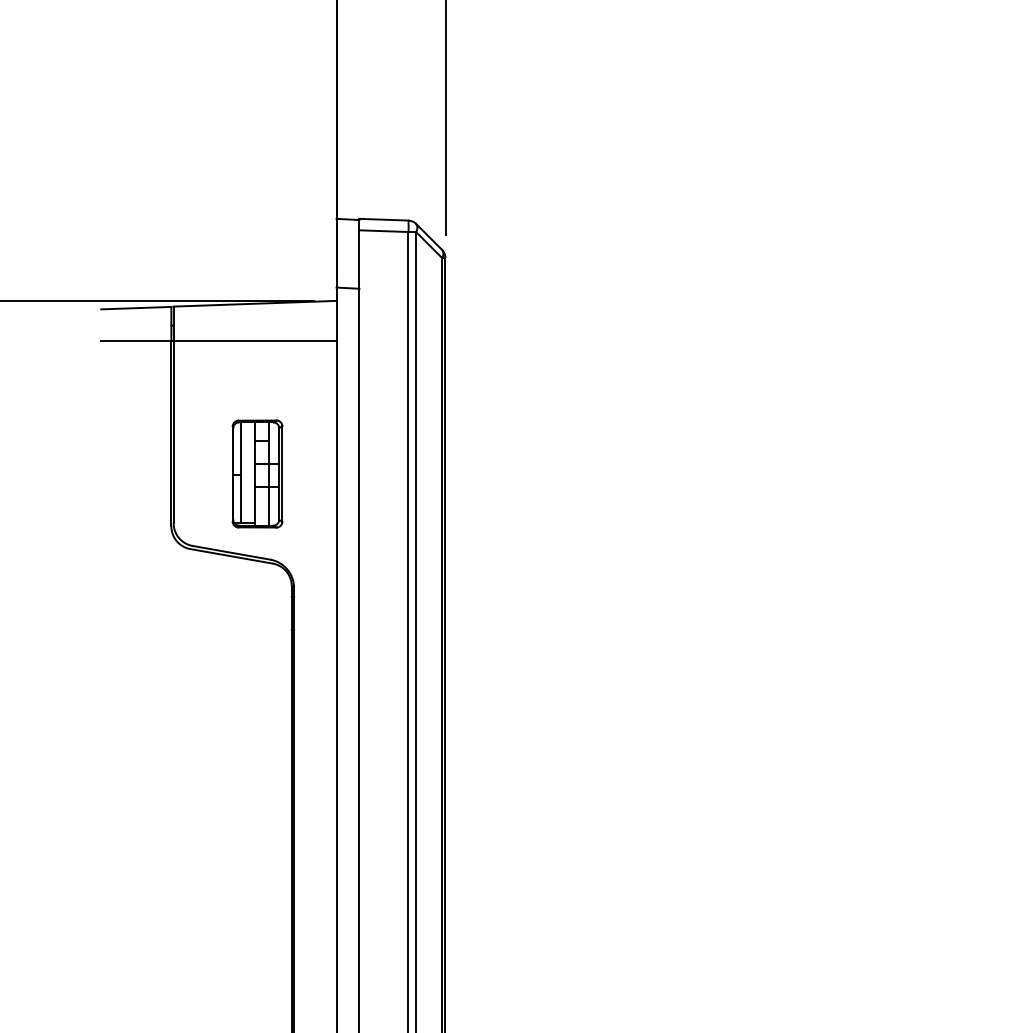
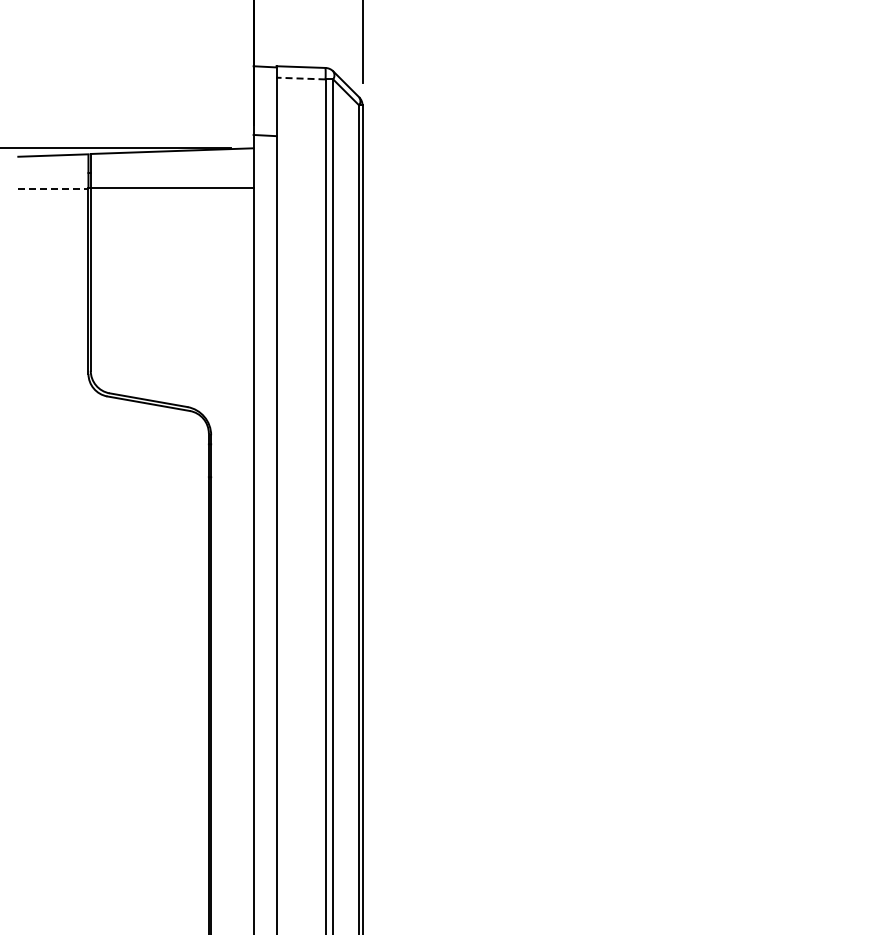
line: (383, 231) -> (300, 78), solid -> dashed
line: (136, 341) -> (53, 188), solid -> dashed
part: (257, 473) -> (174, 320), removed

